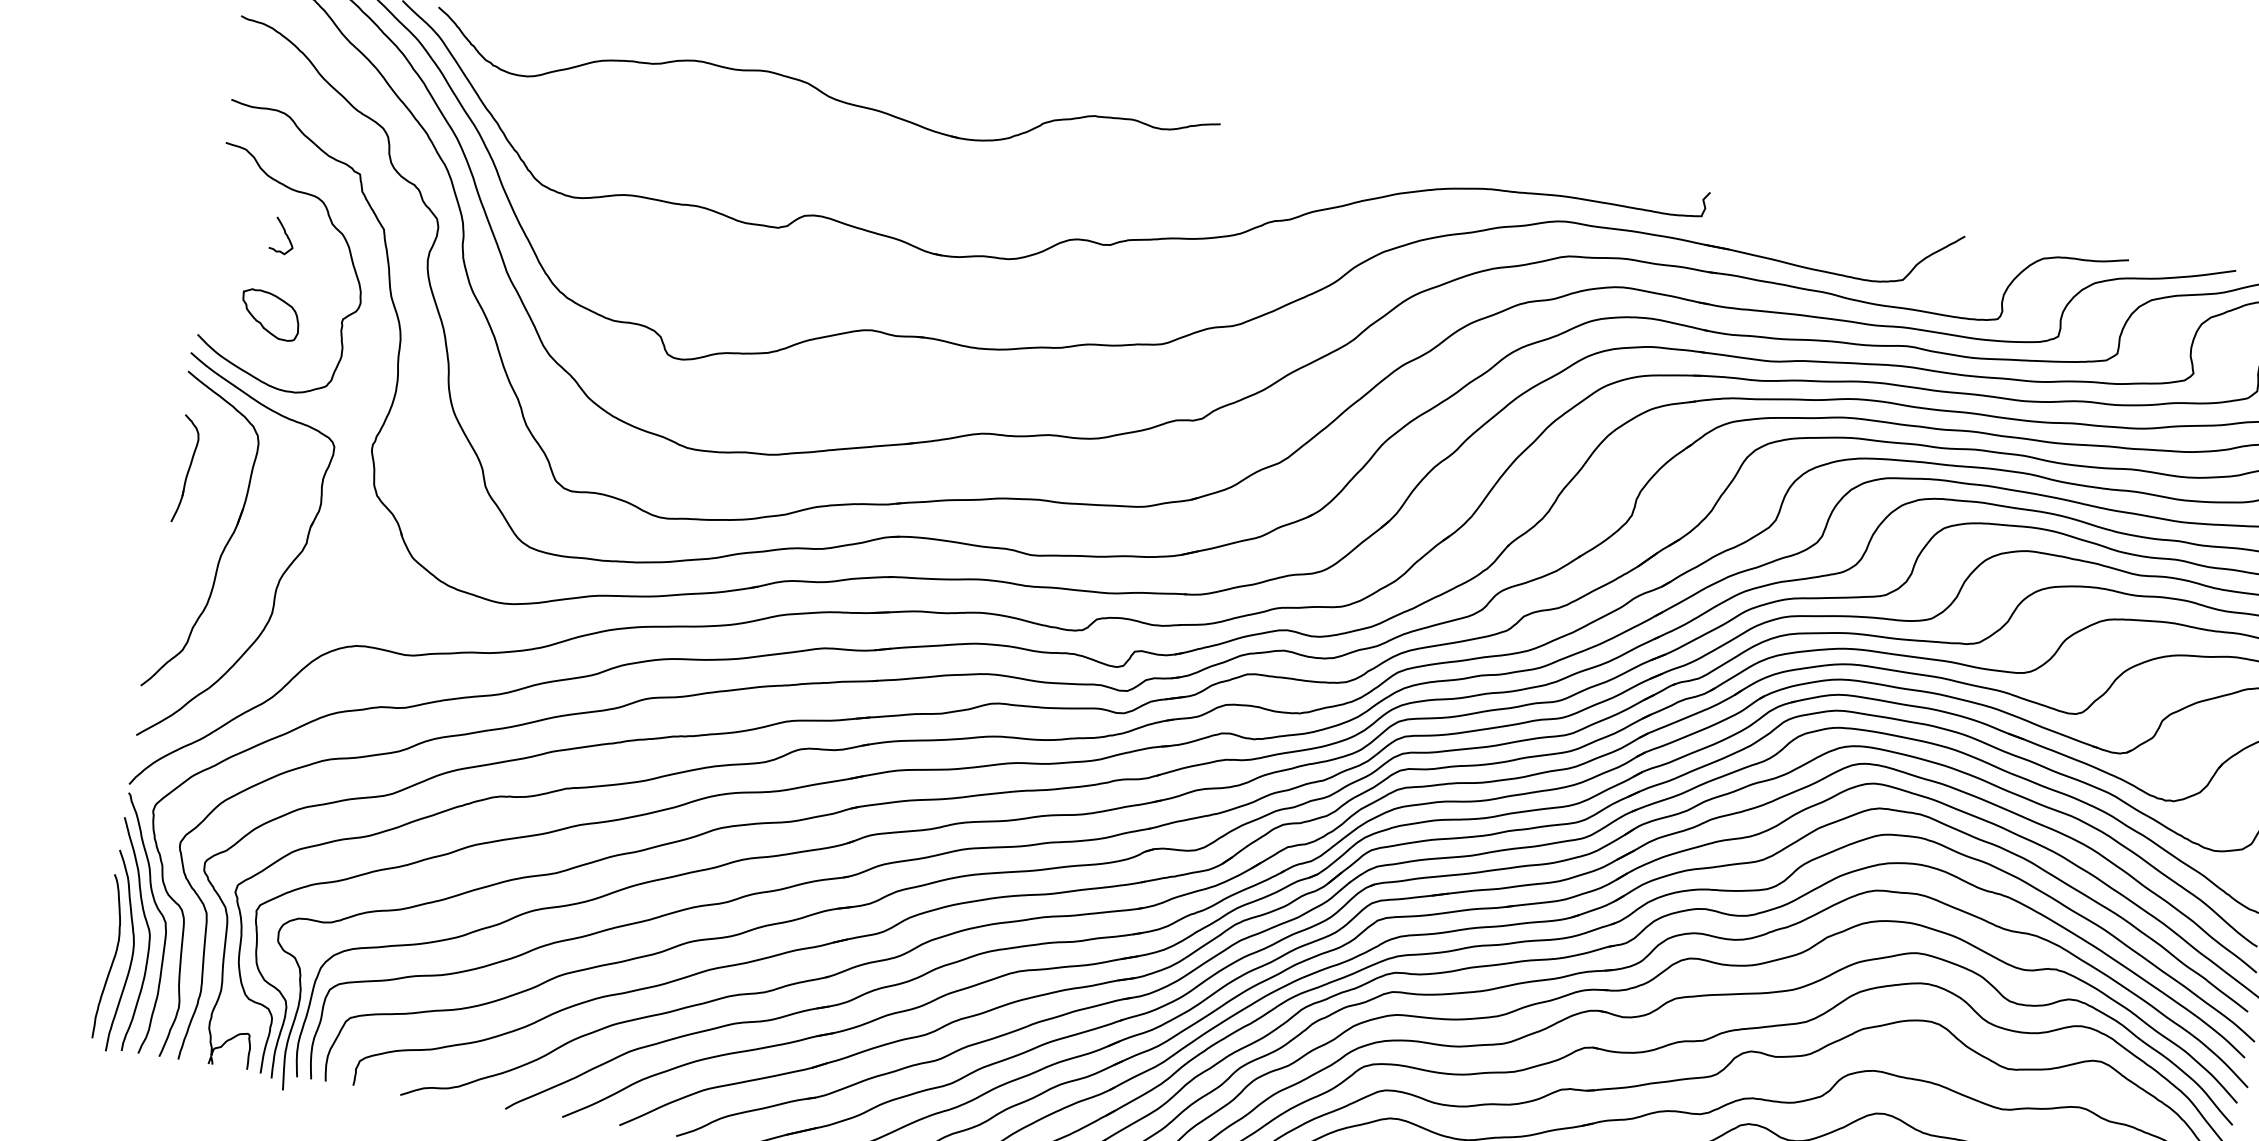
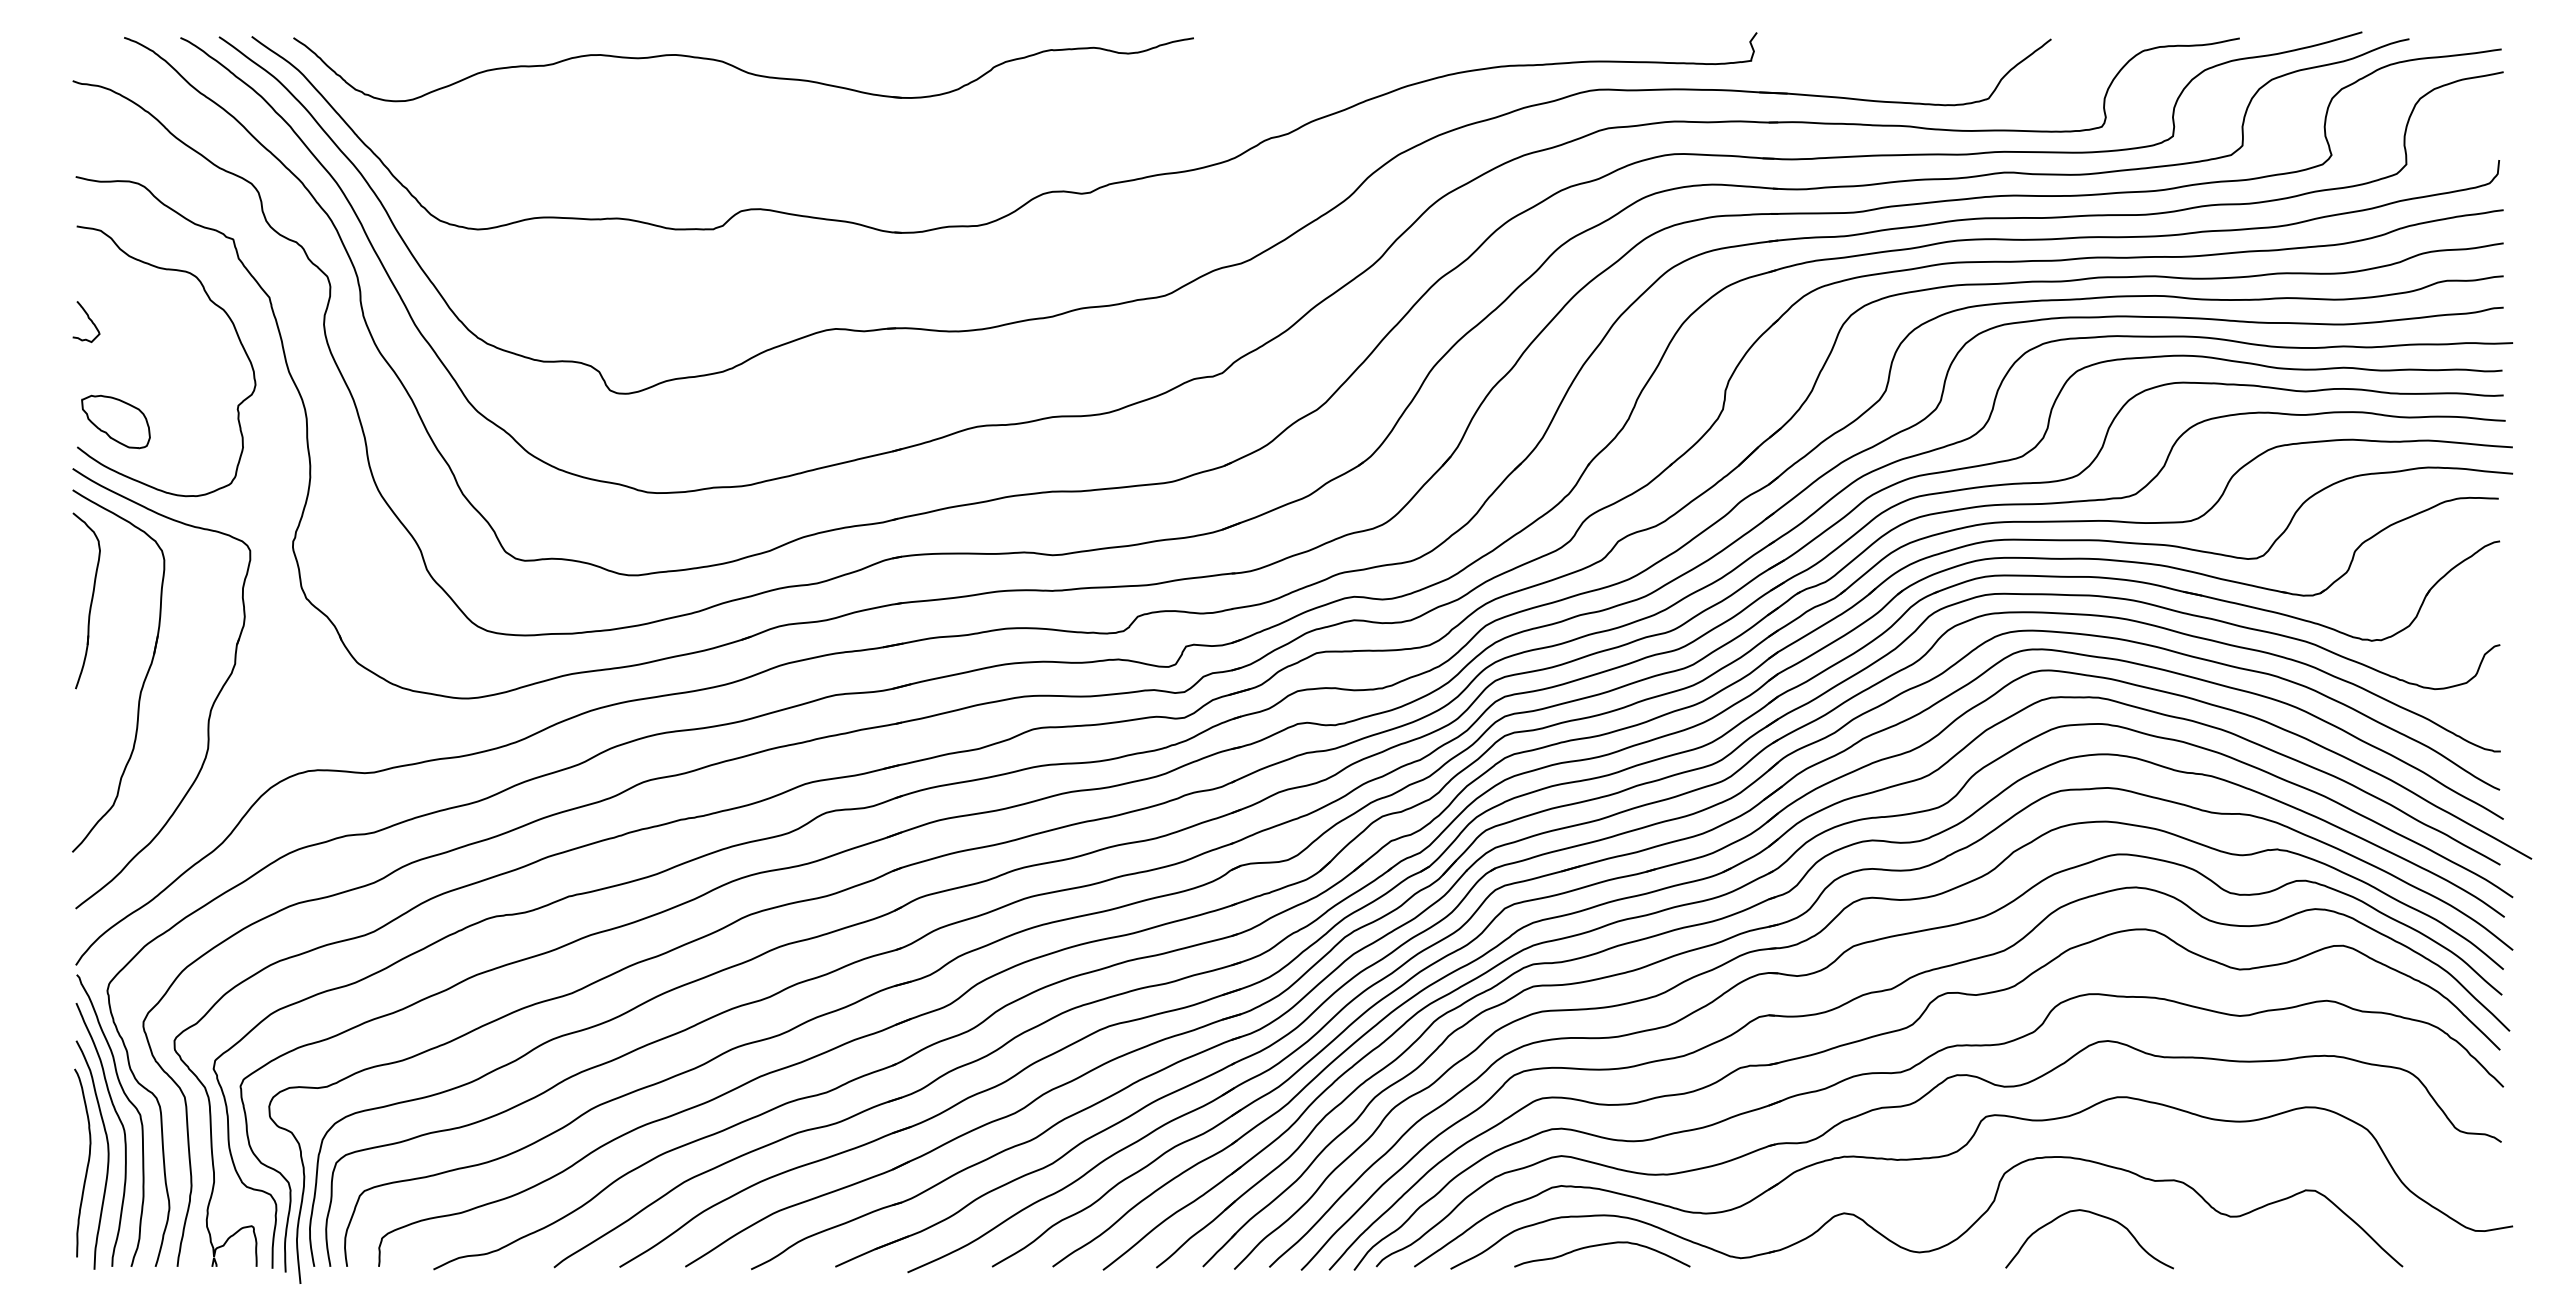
curve: (285, 235) -> (89, 320), moved
part: (270, 314) -> (115, 421), moved
part: (185, 468) -> (86, 600), size x1.43

